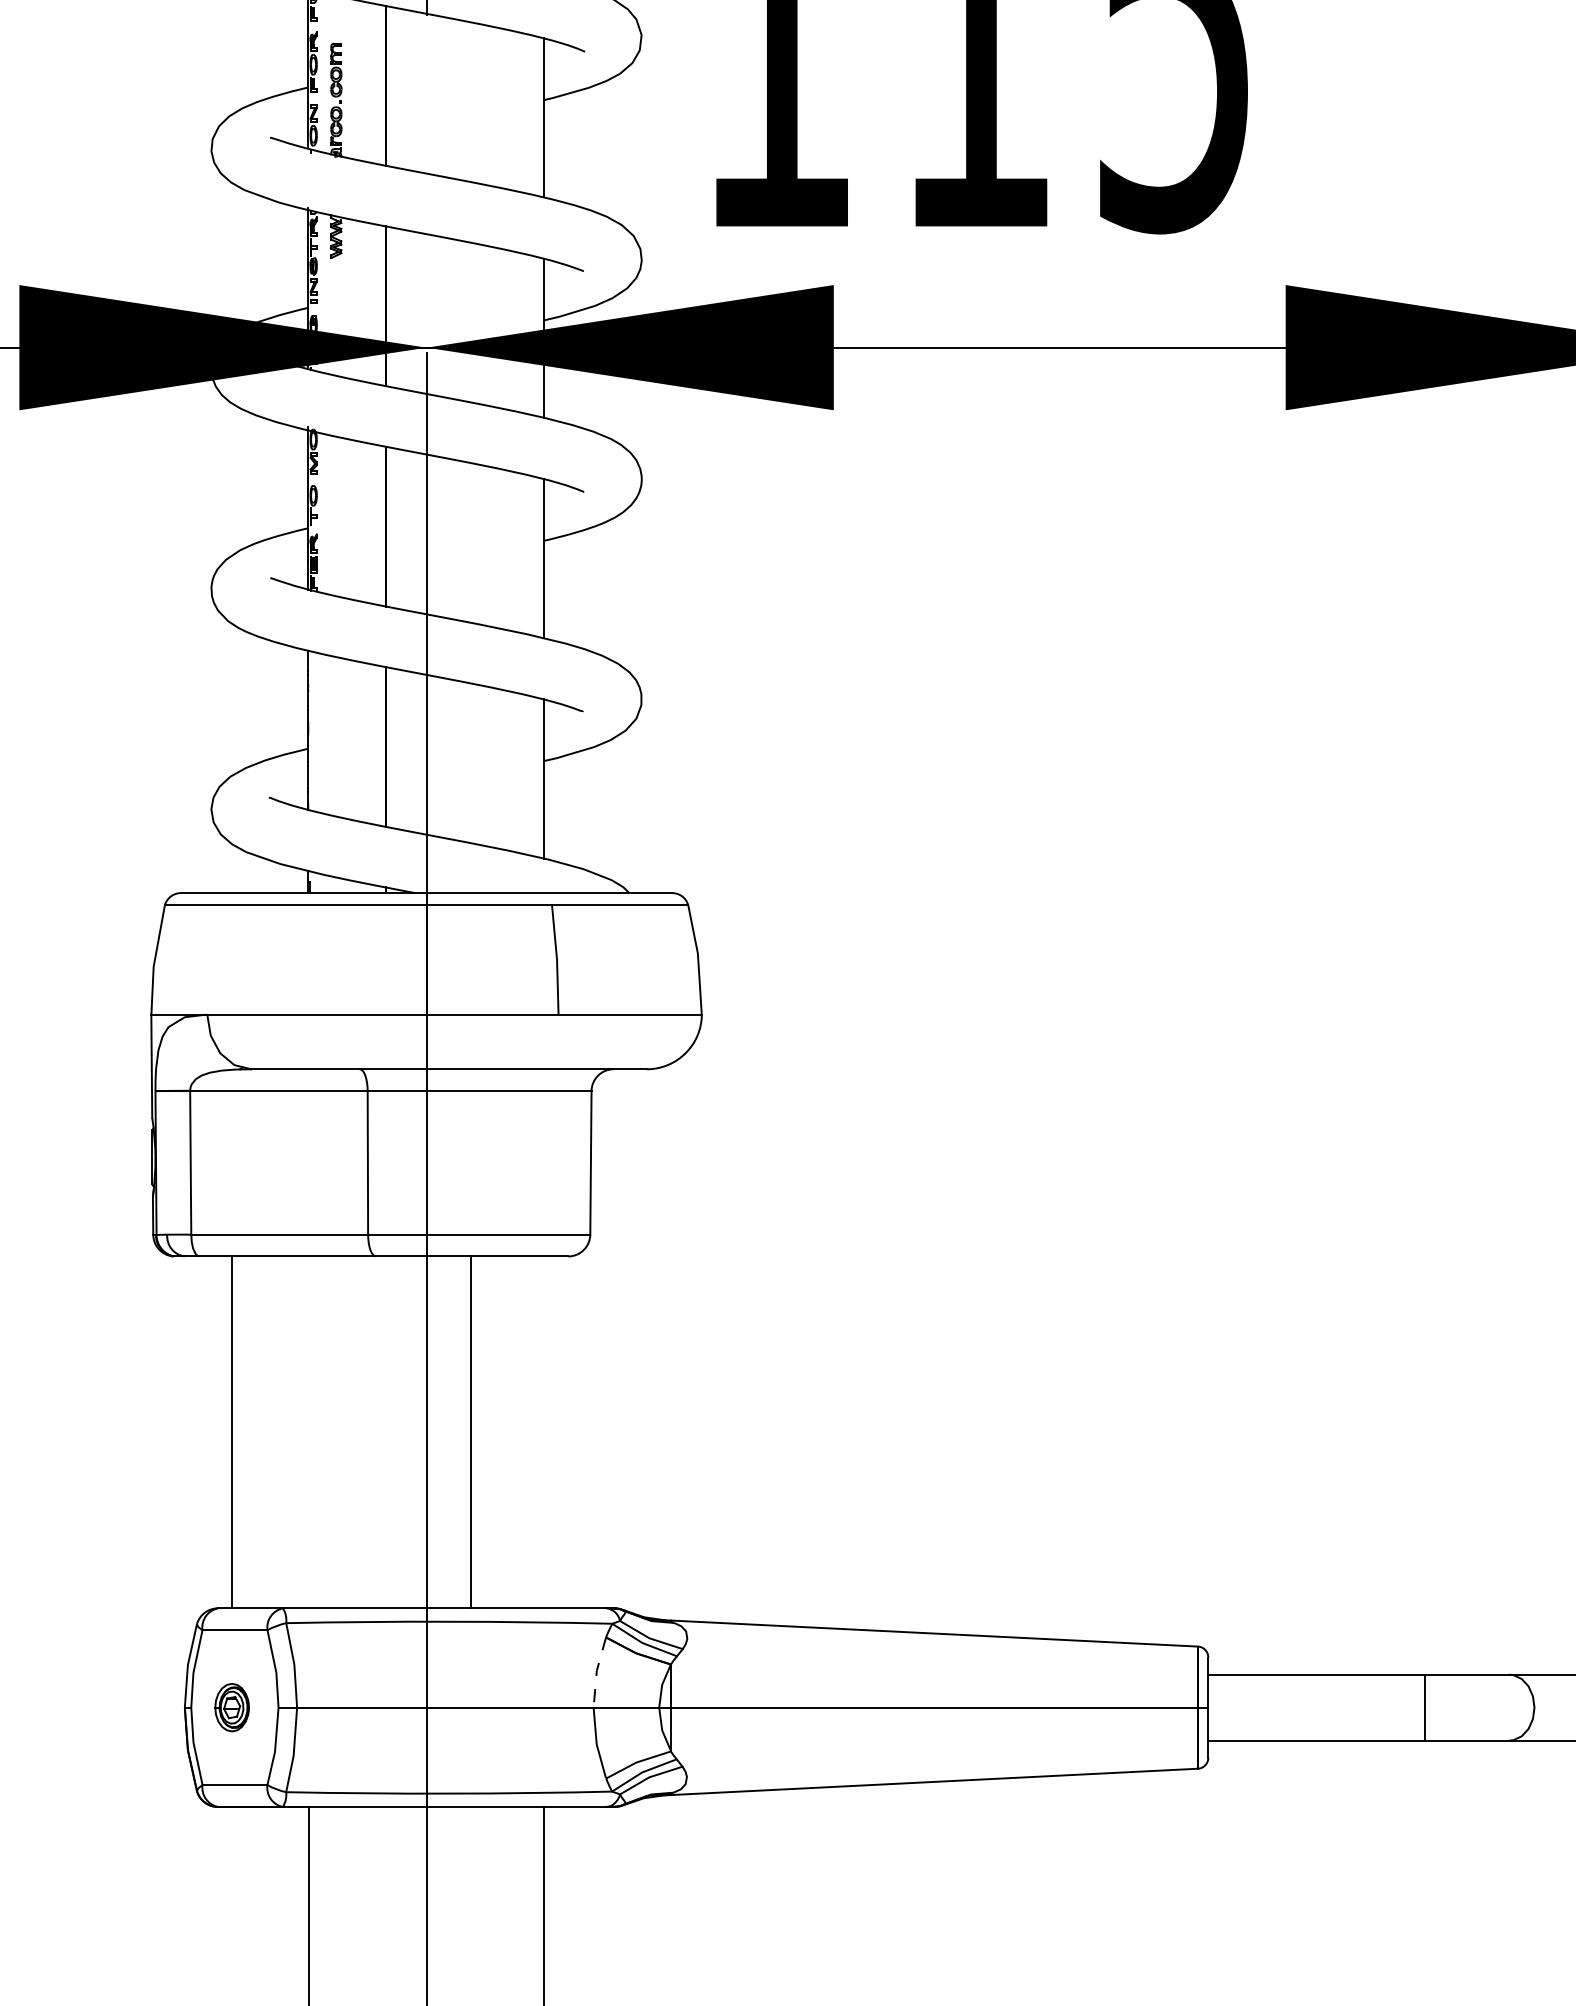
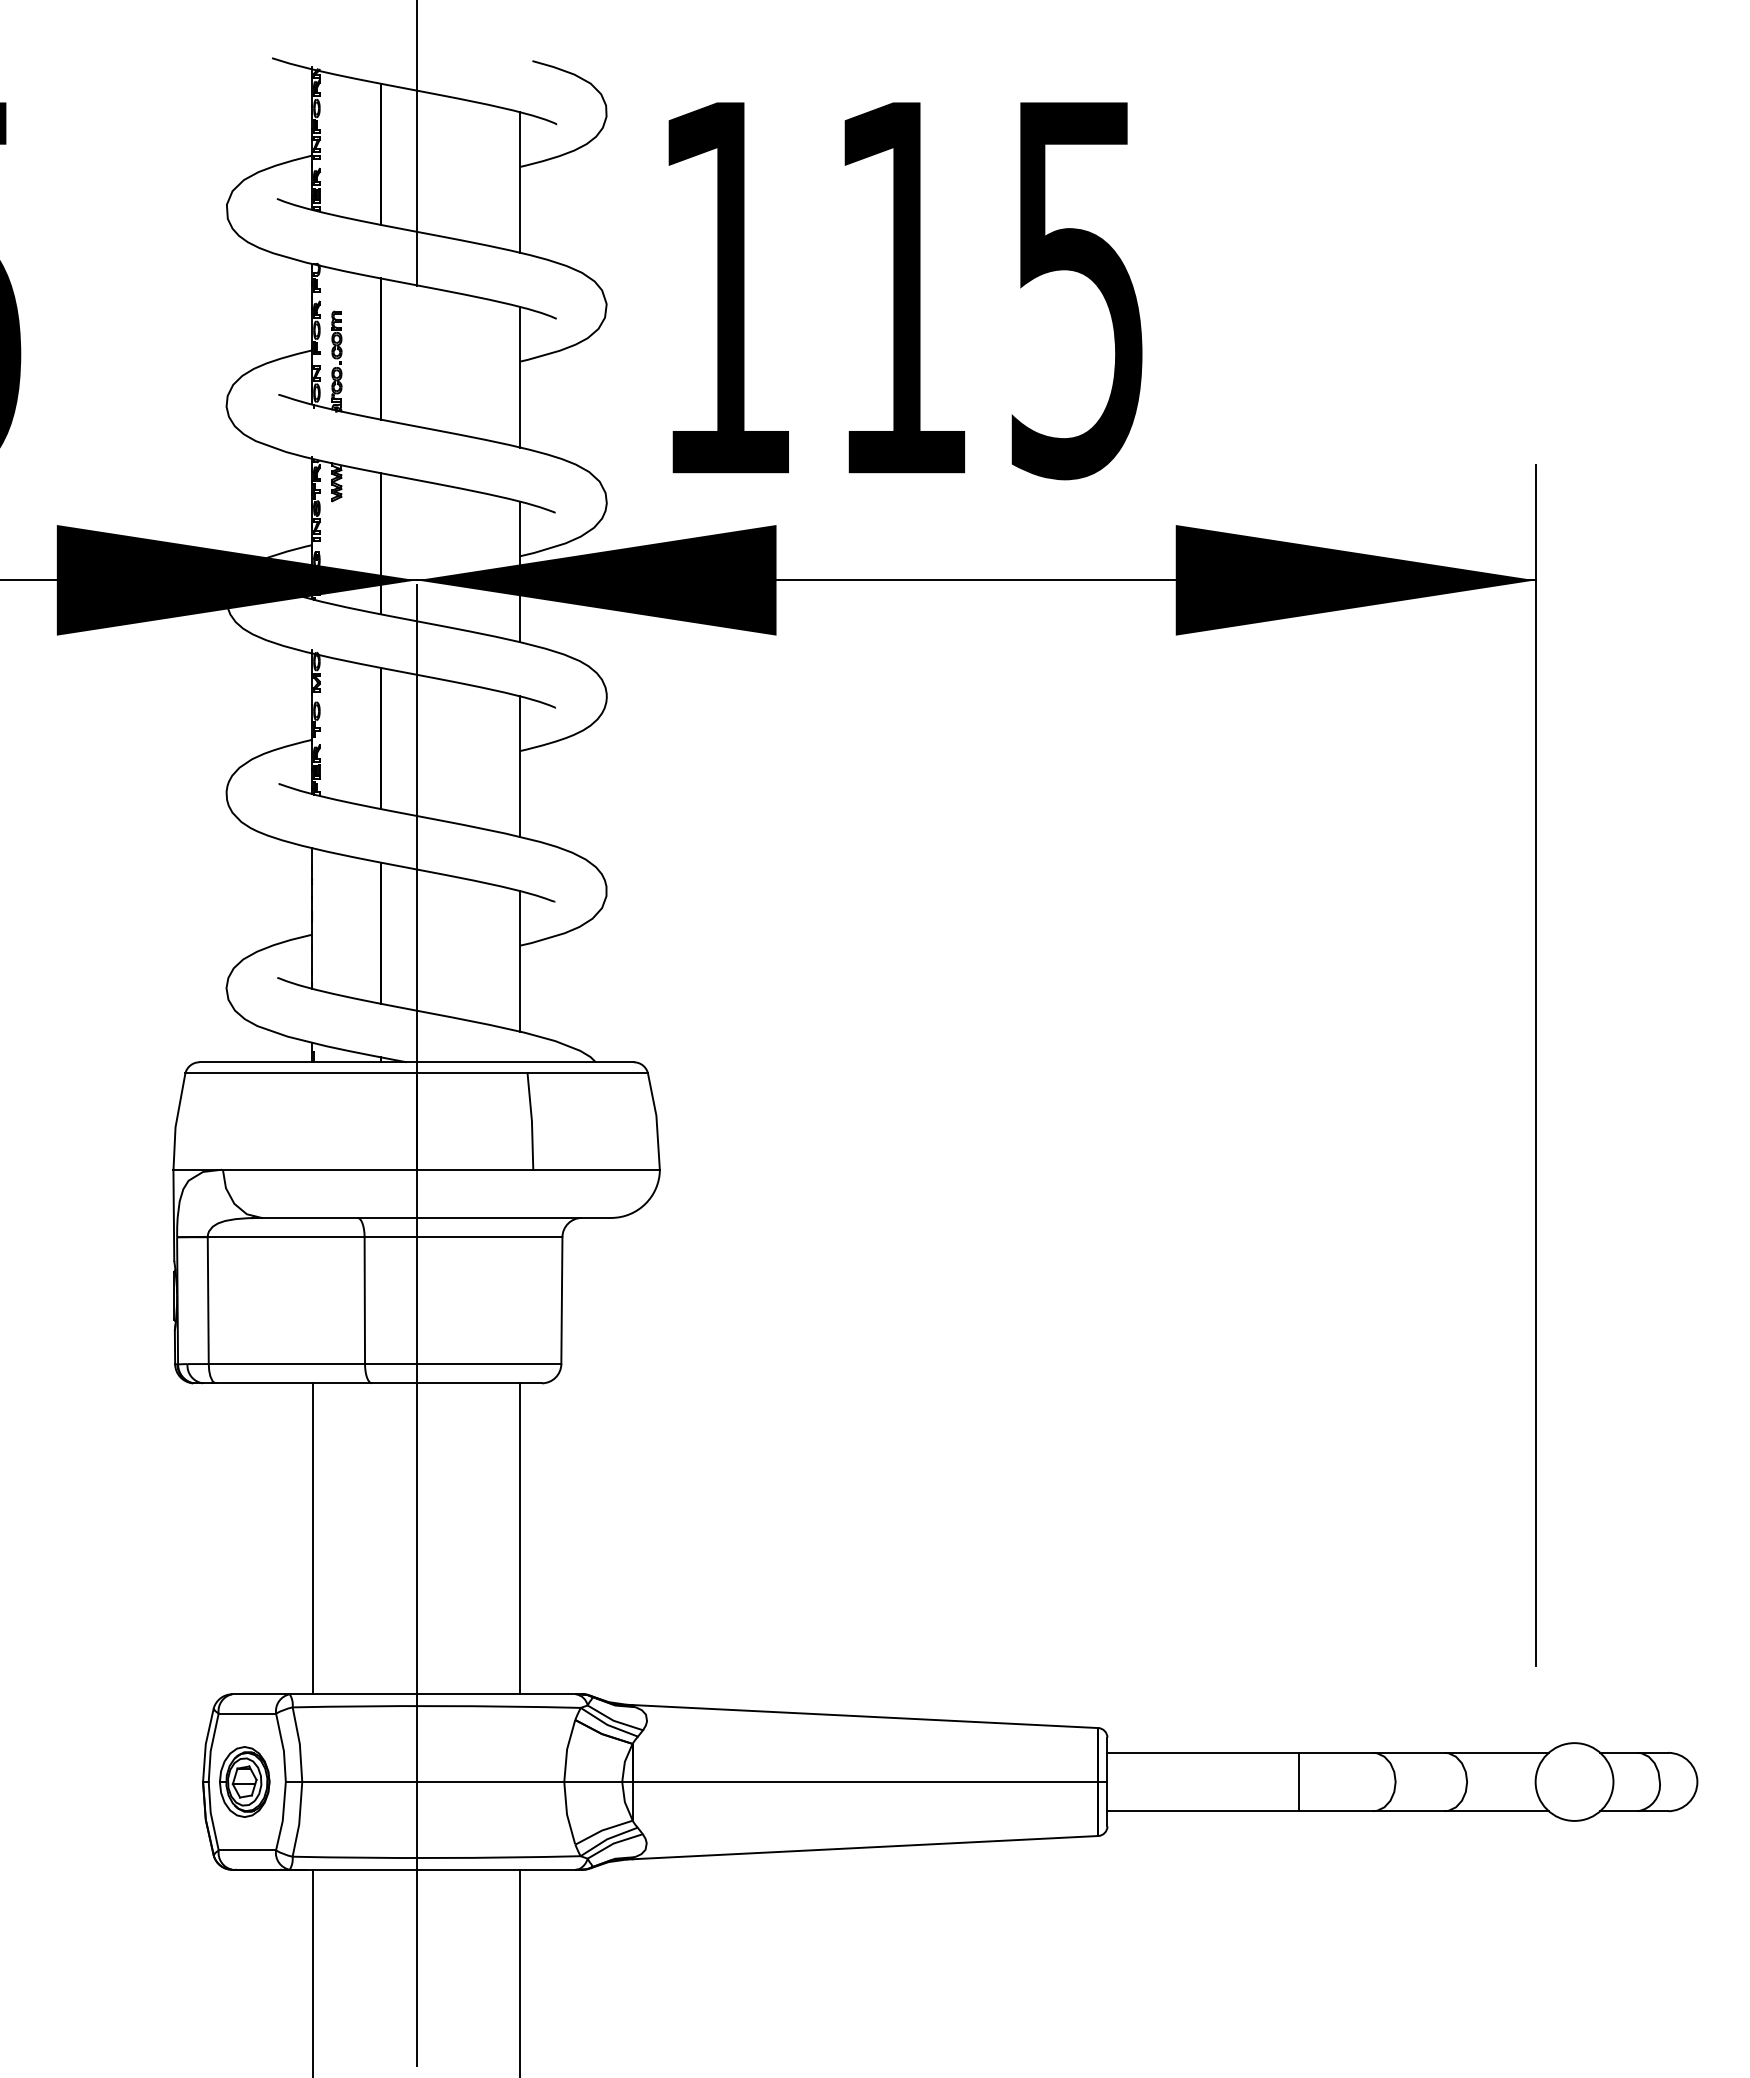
line: (232, 1432) -> (313, 1538), moved
line: (471, 1432) -> (520, 1538), moved
line: (597, 1671) -> (567, 1750), dashed -> solid
part: (231, 1707) -> (244, 1781), size x1.67

